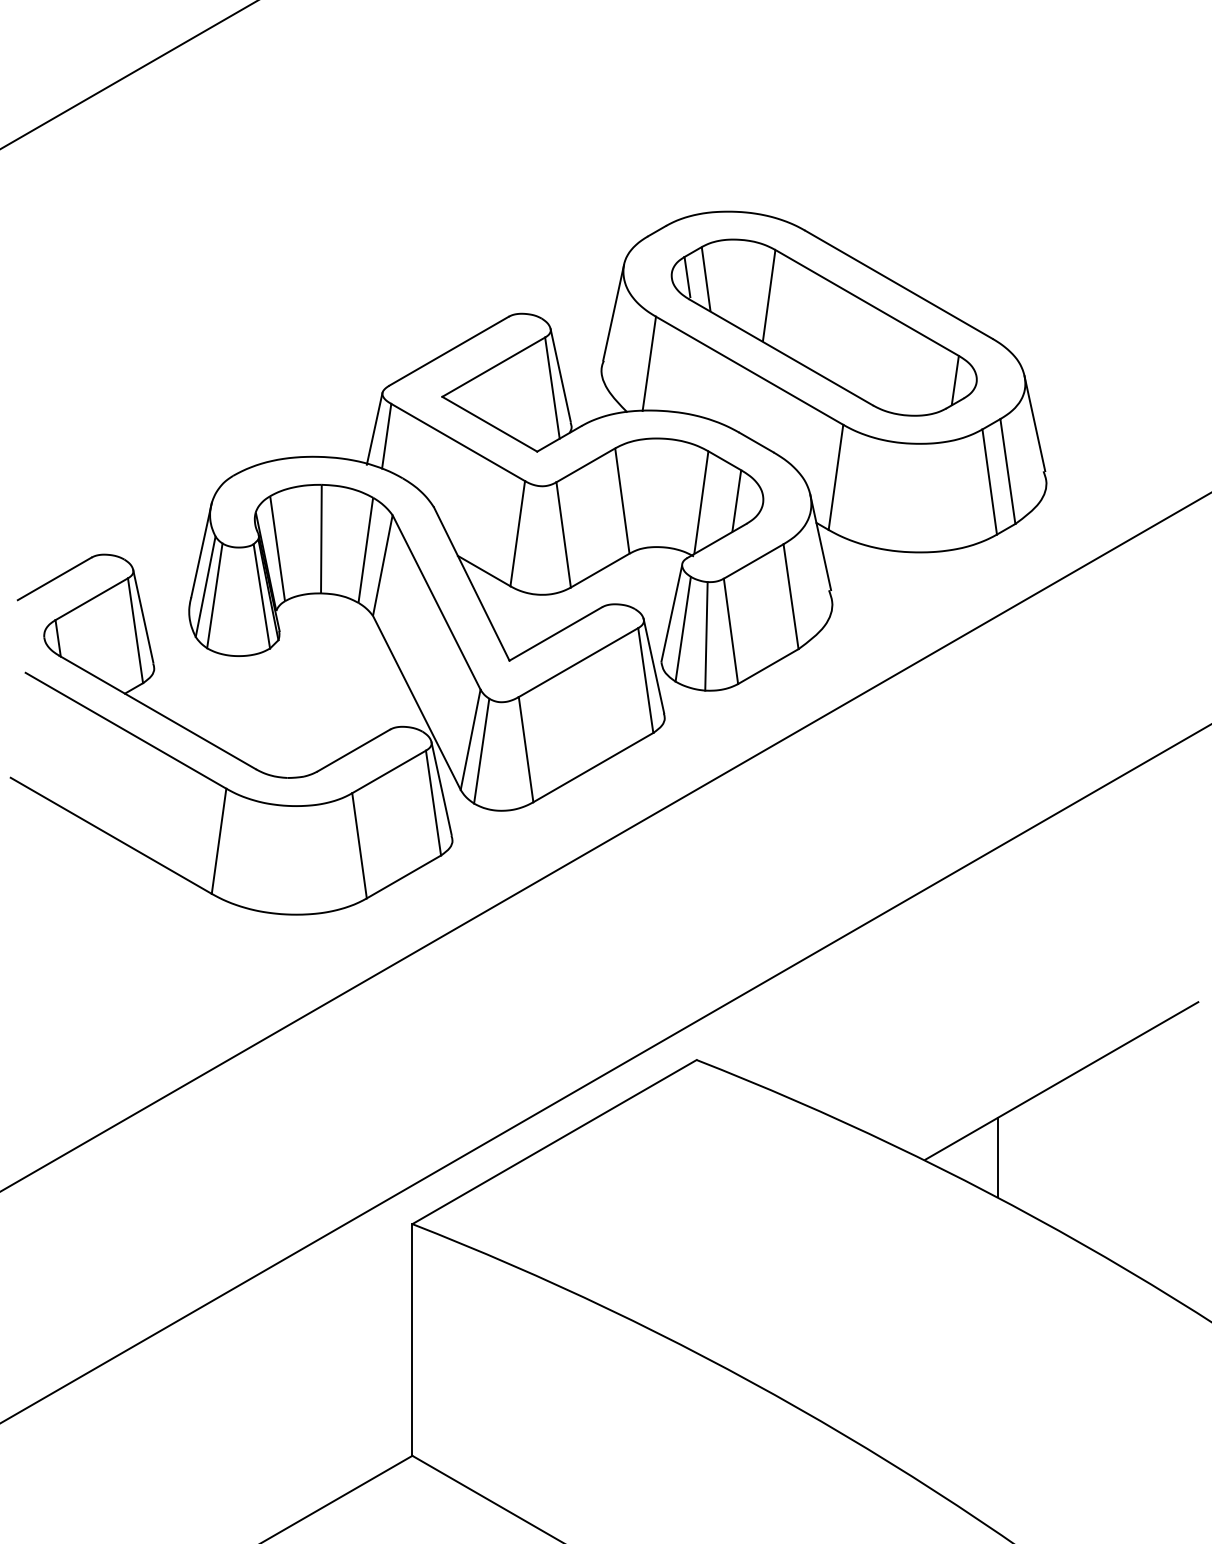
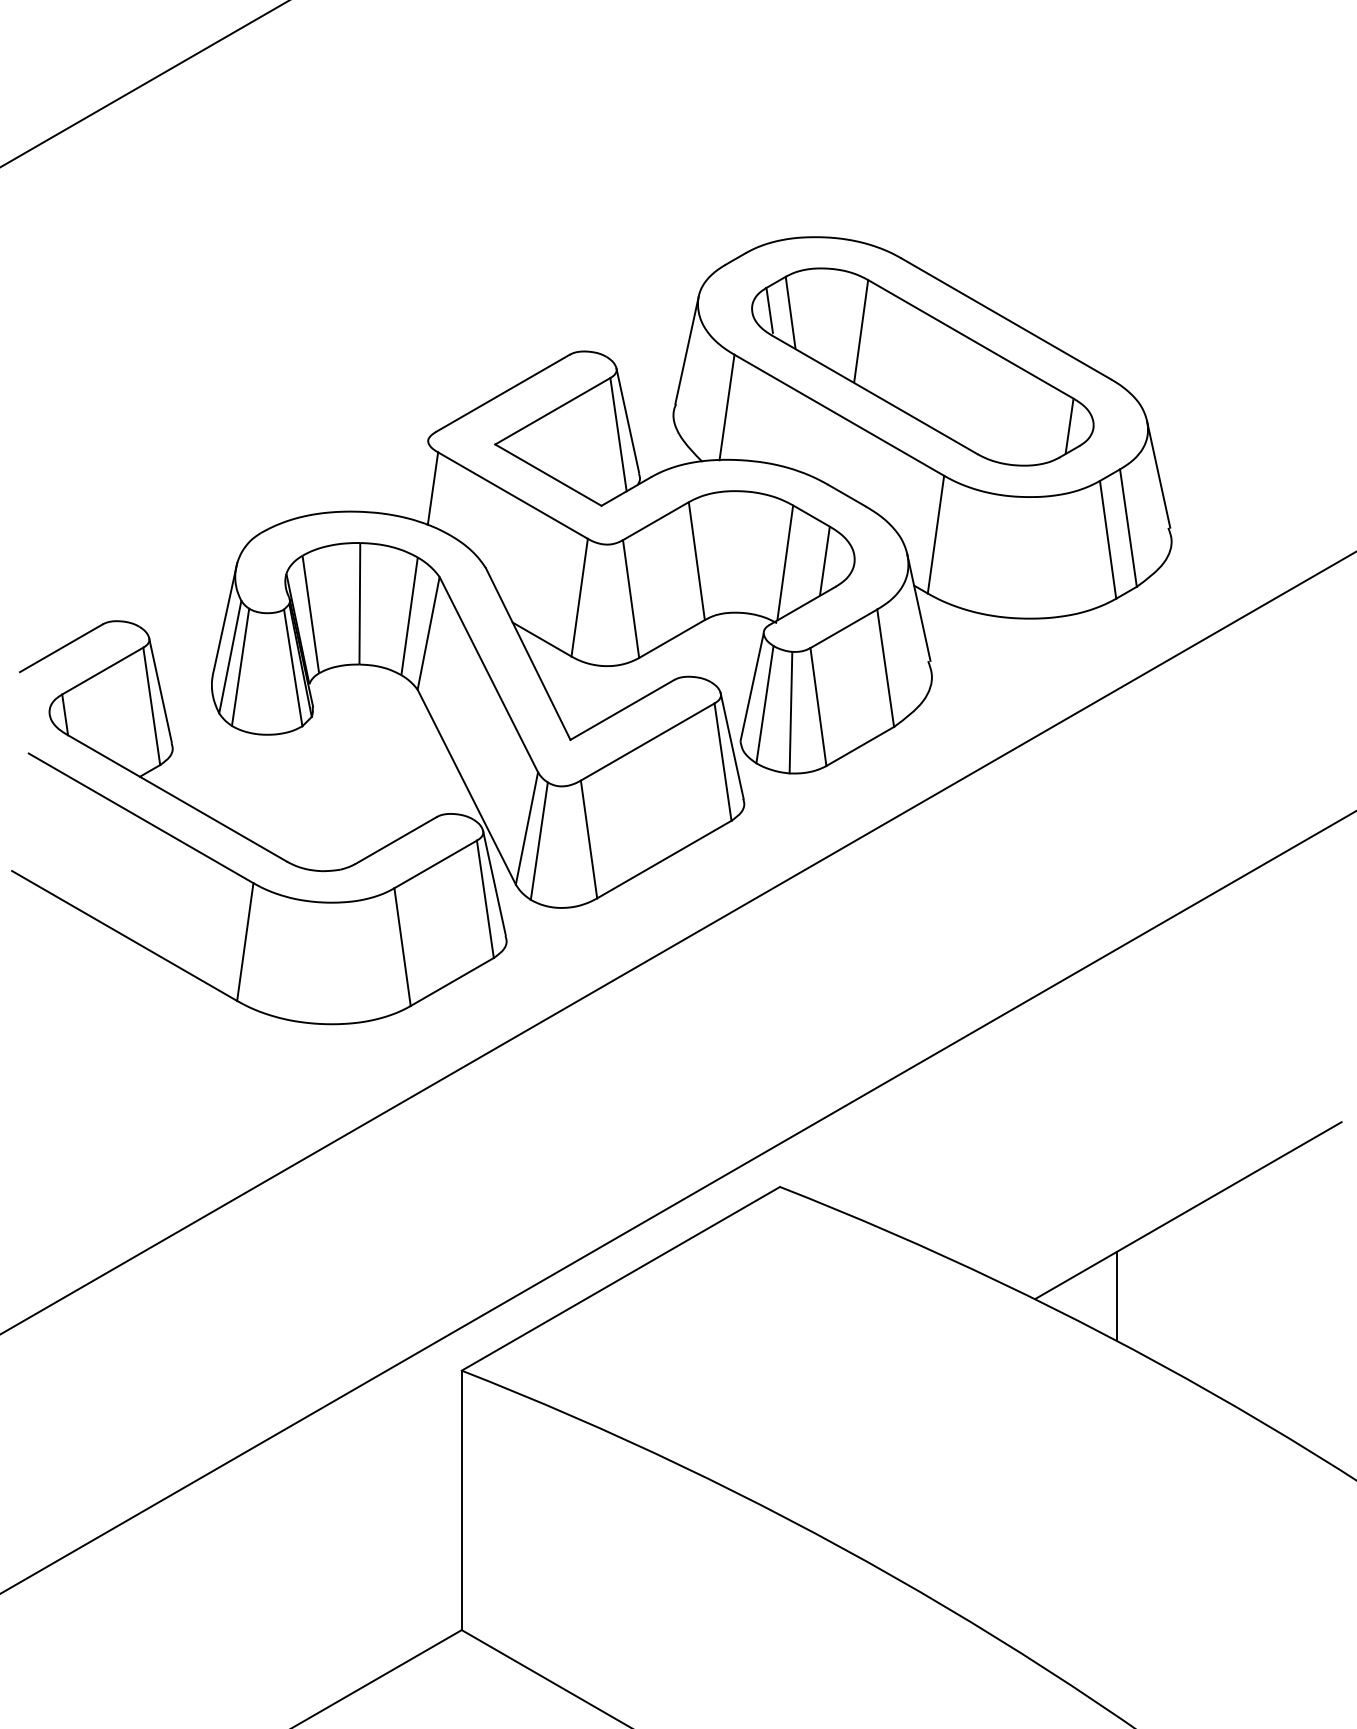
line: (374, 429) -> (419, 480), removed

